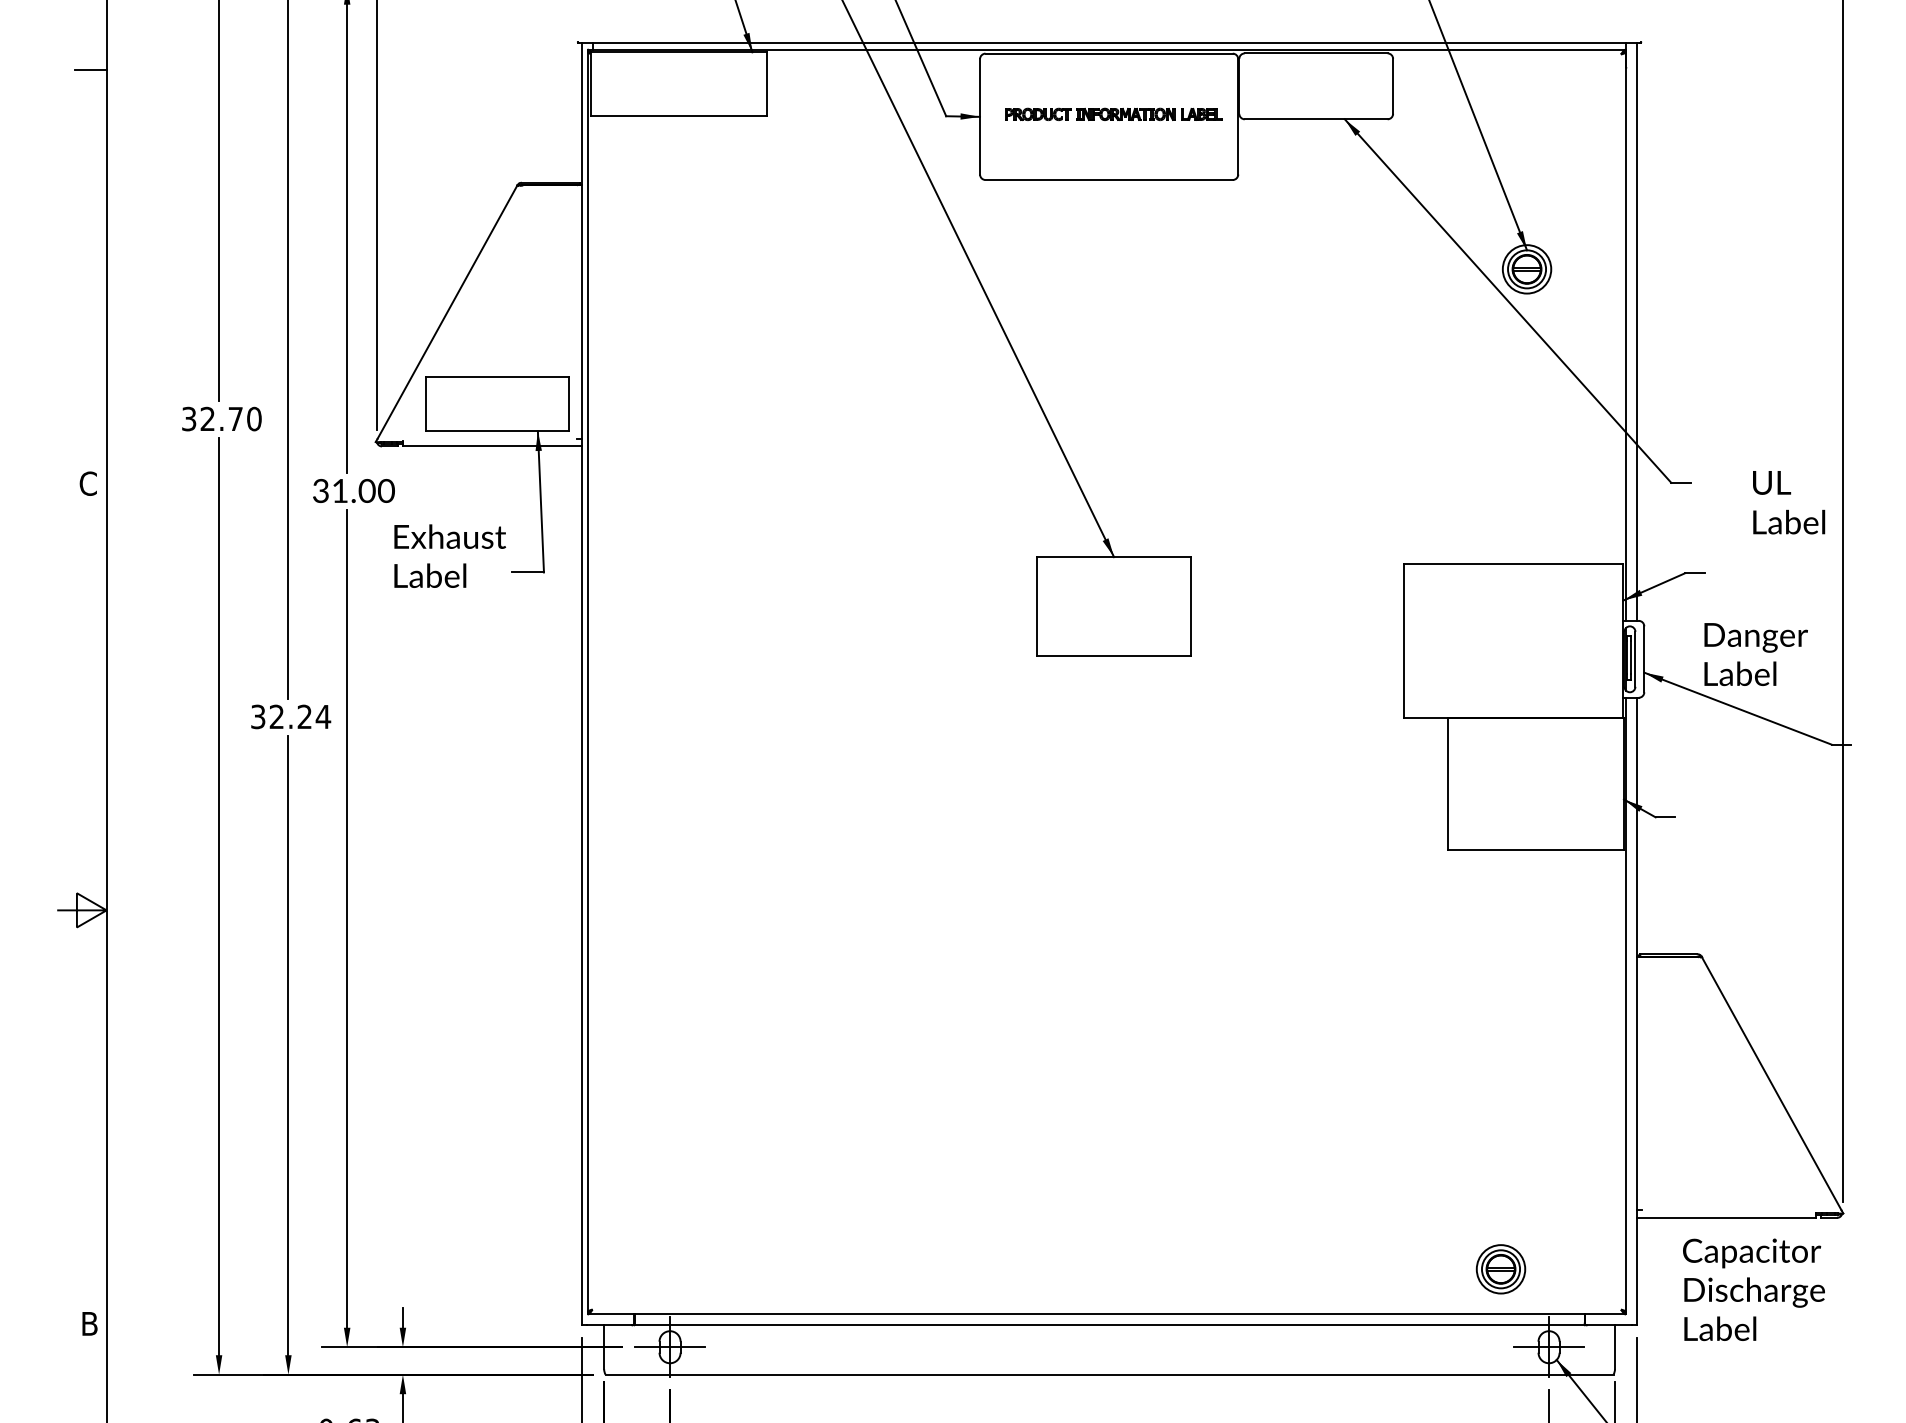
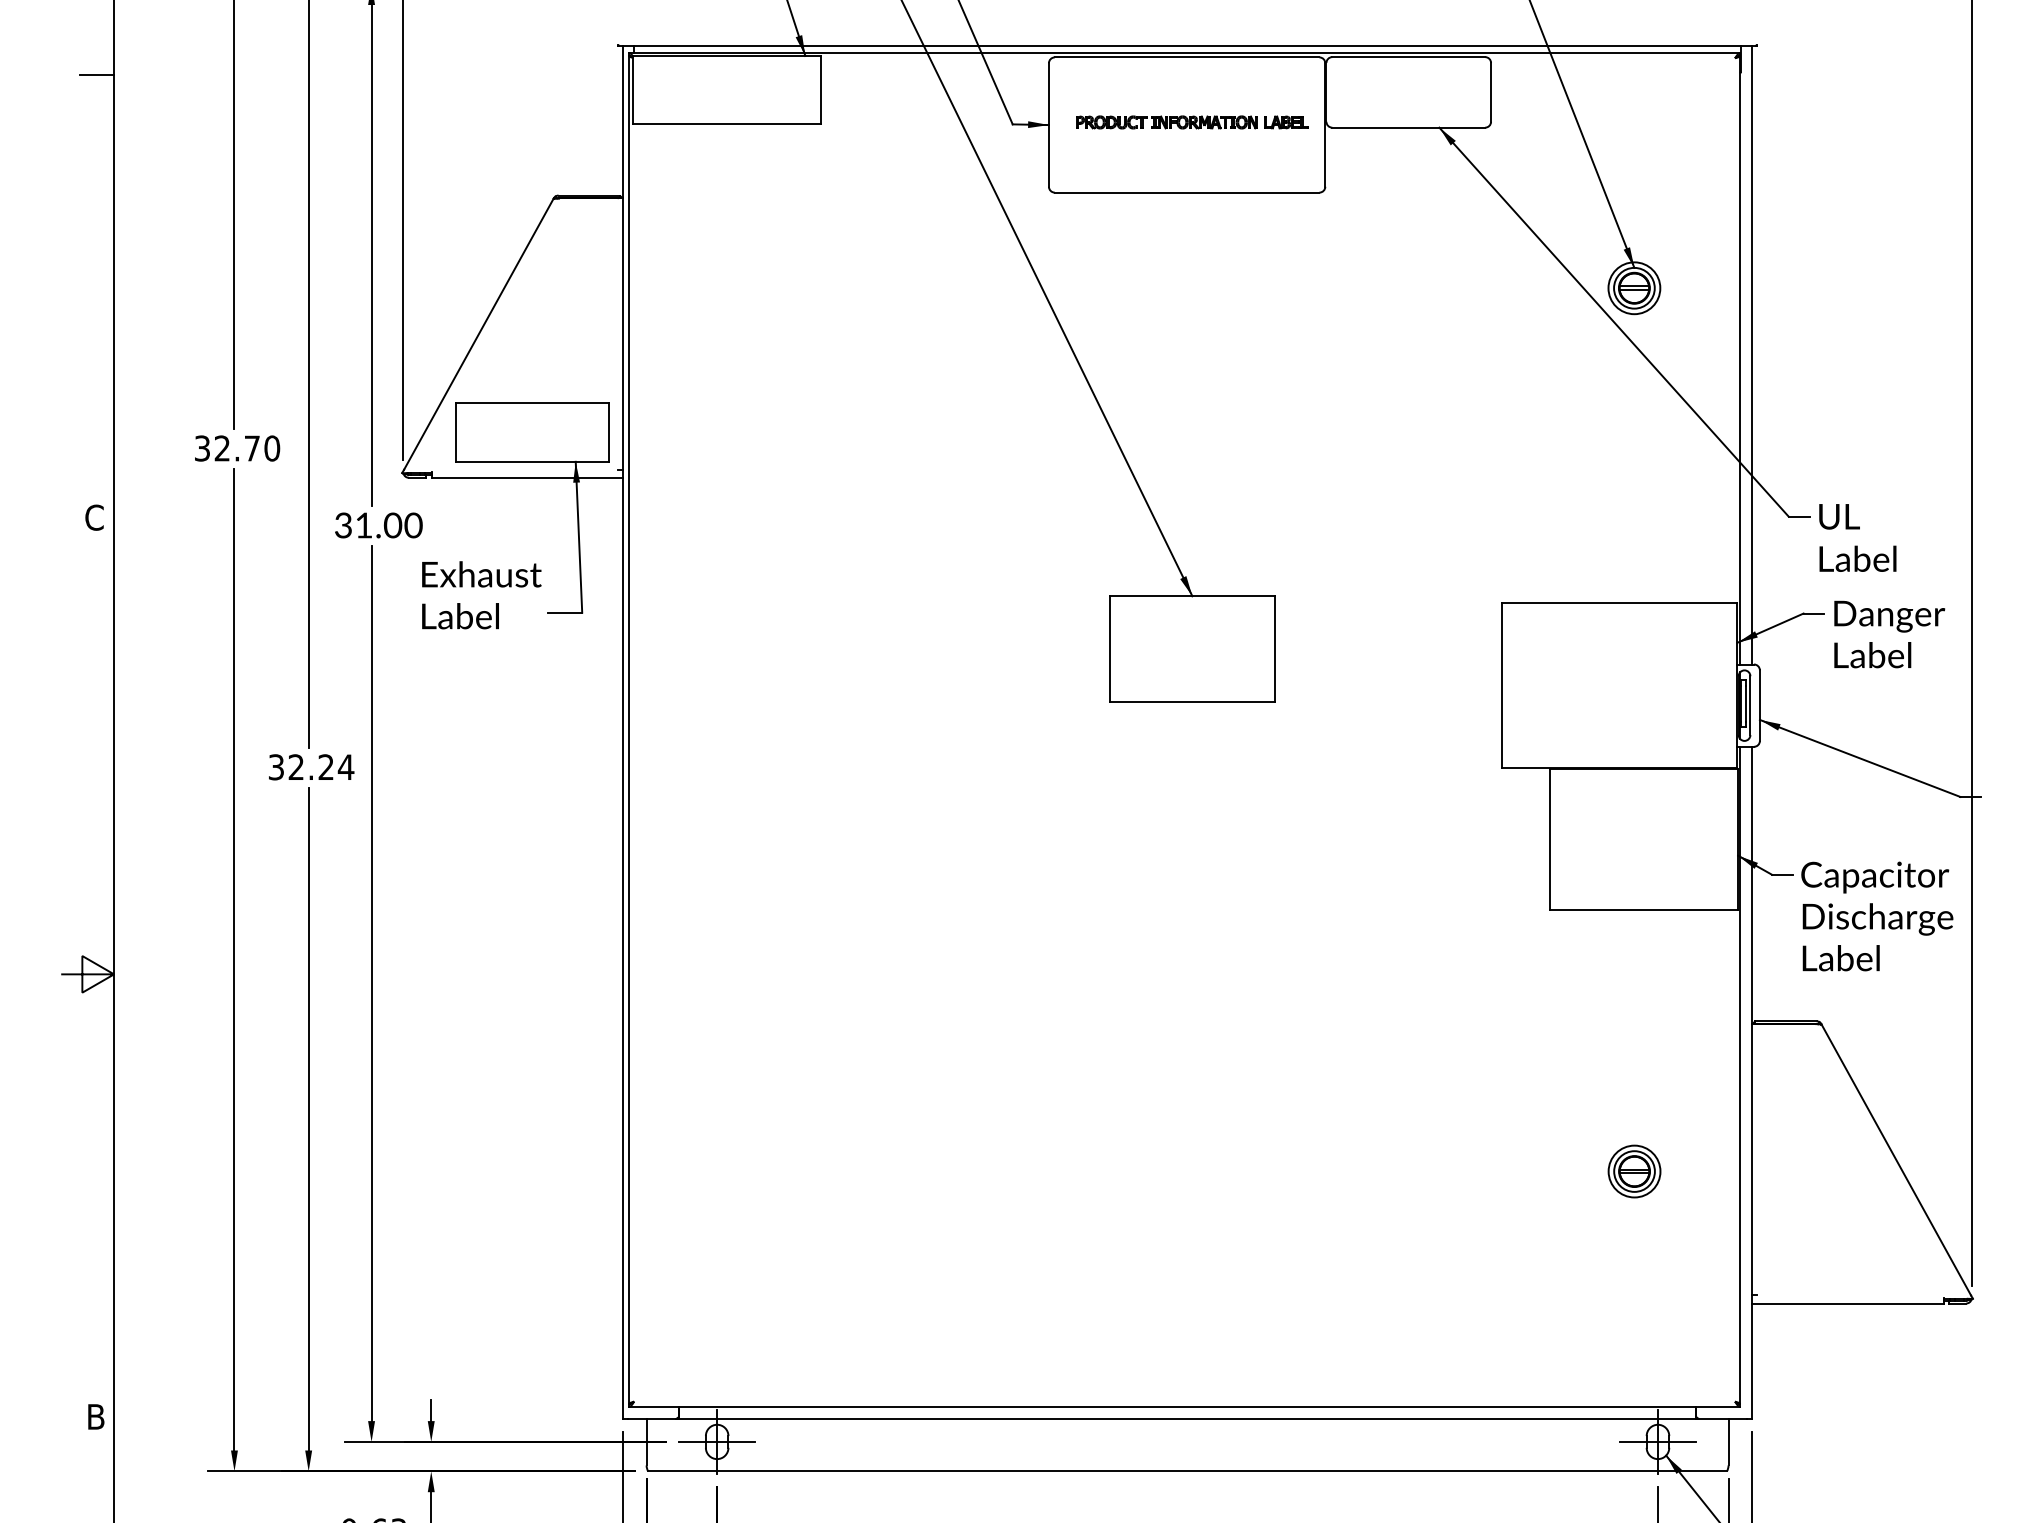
text: (1788, 502) -> (1857, 537), moved
text: (1756, 654) -> (1889, 634), moved
part: (1500, 1269) -> (1634, 1171), moved
text: (1754, 1289) -> (1877, 916), moved

